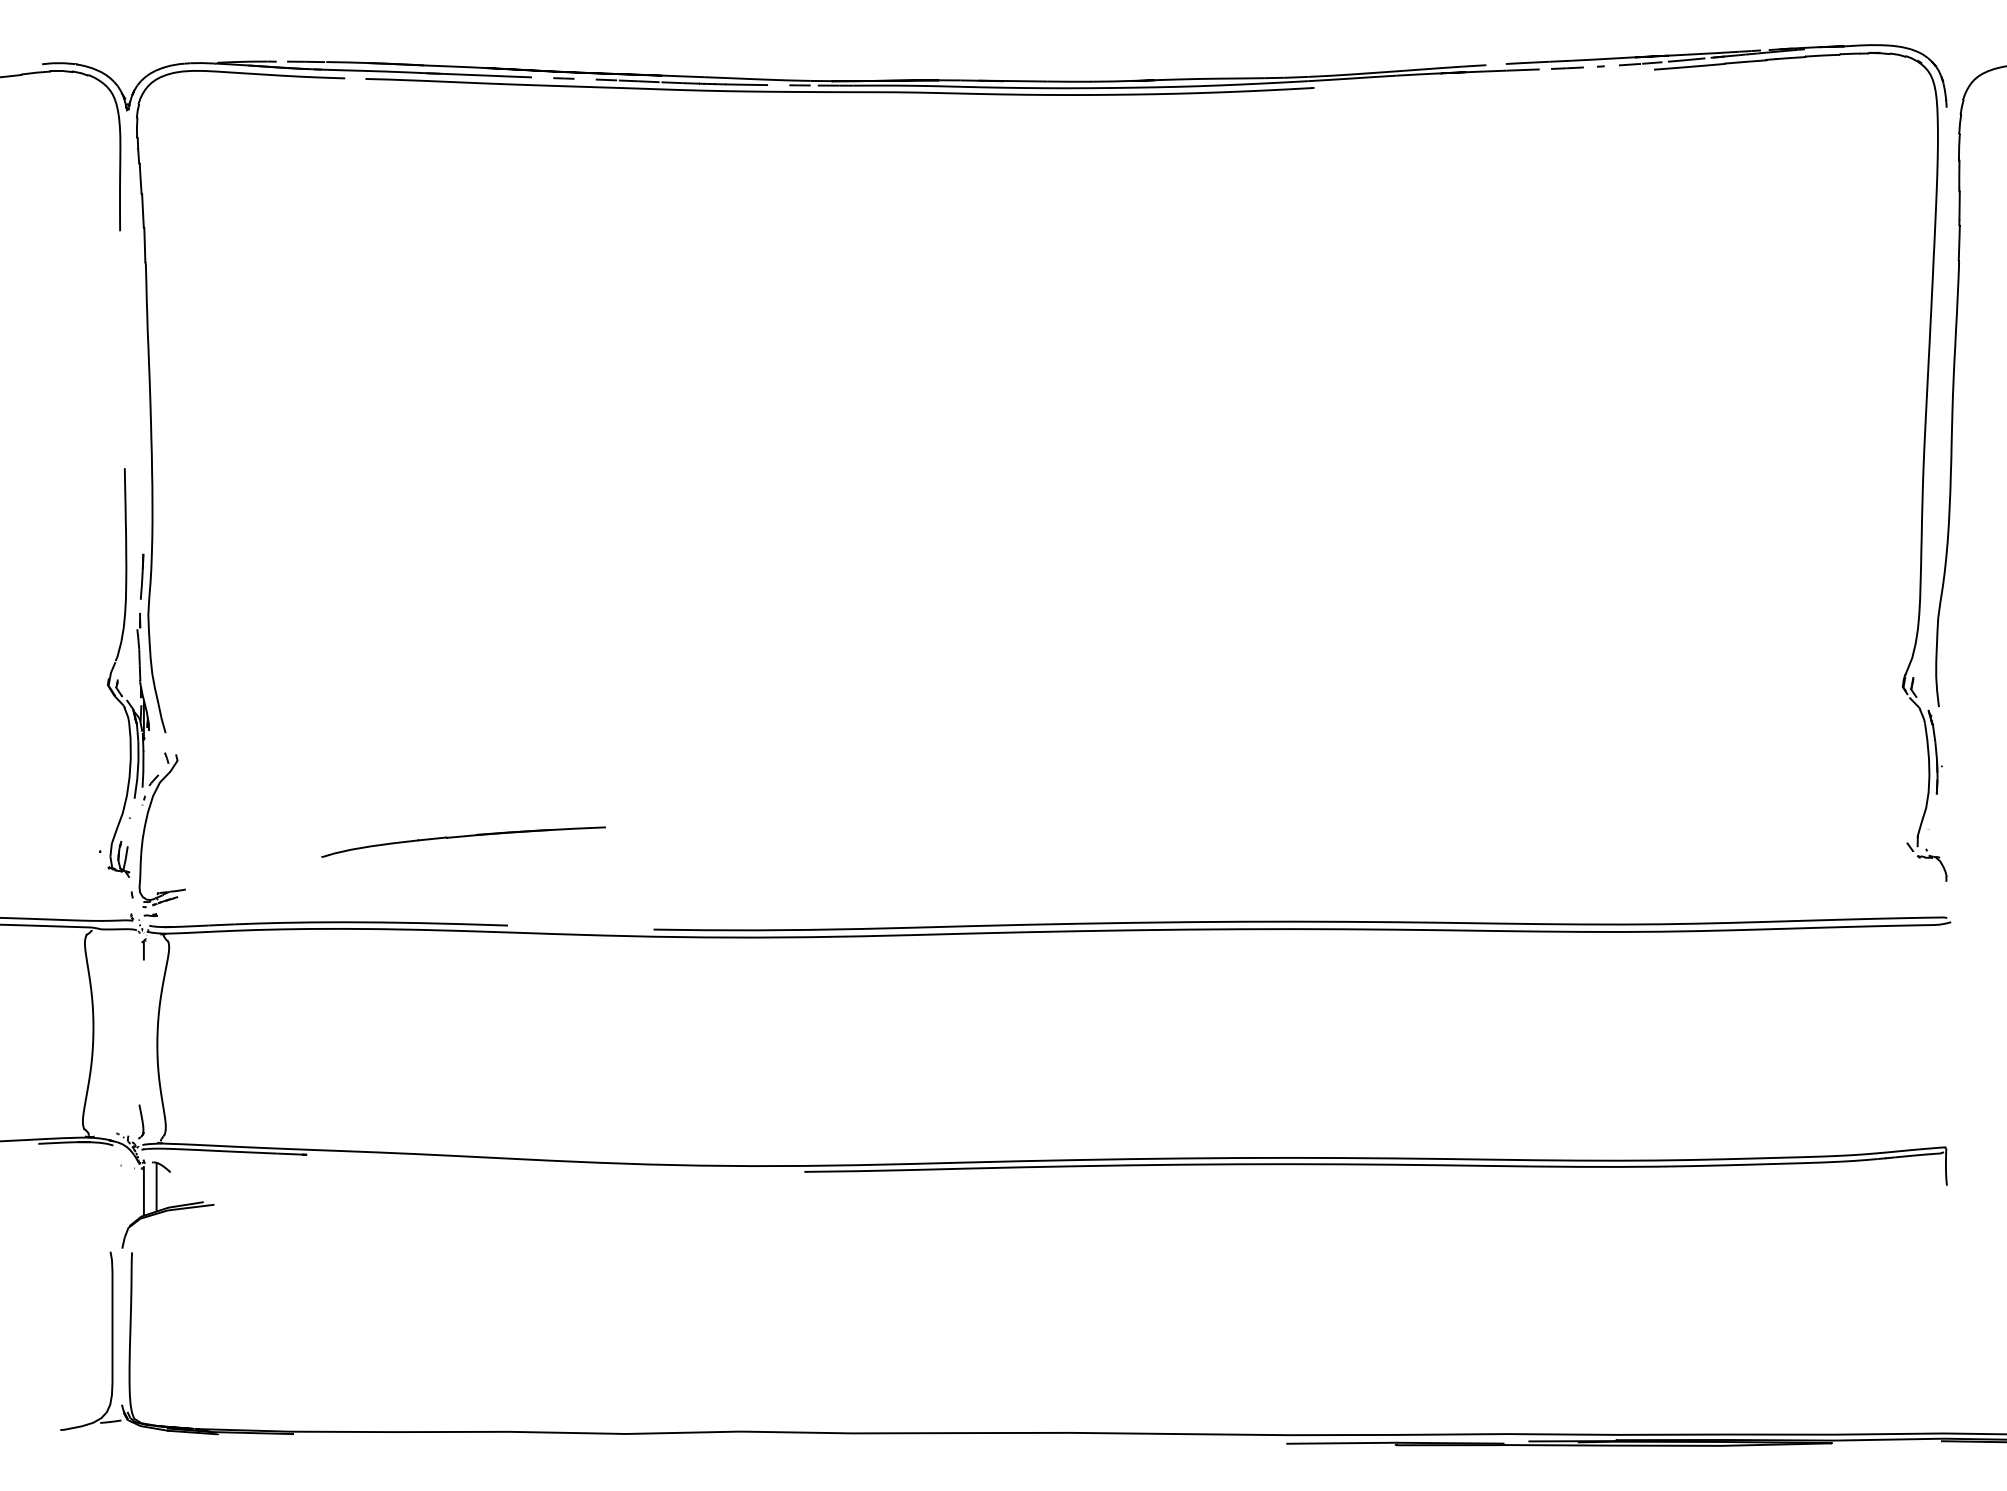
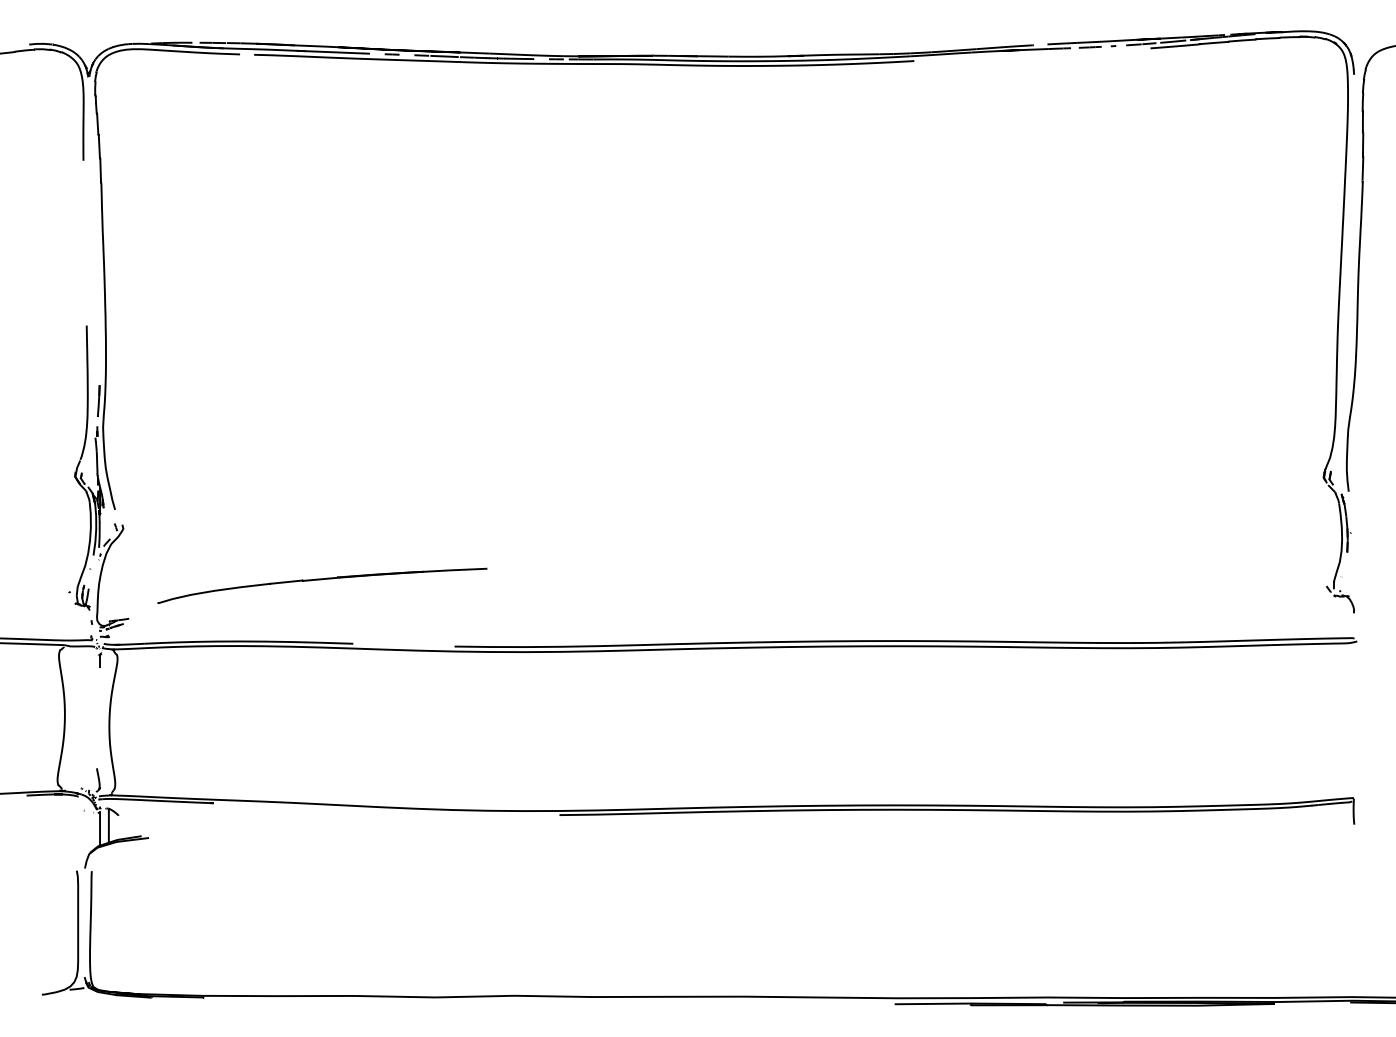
part: (463, 841) -> (322, 585), size x1.67

